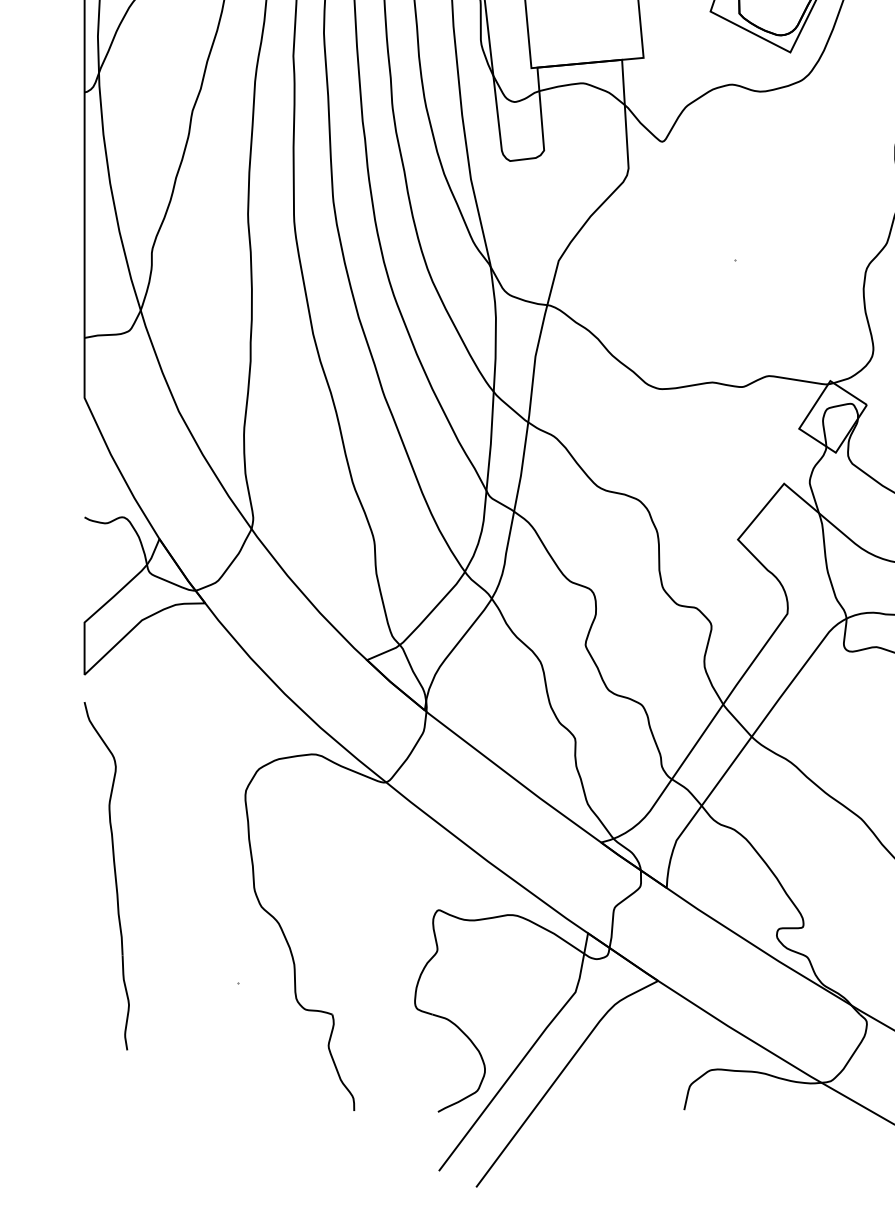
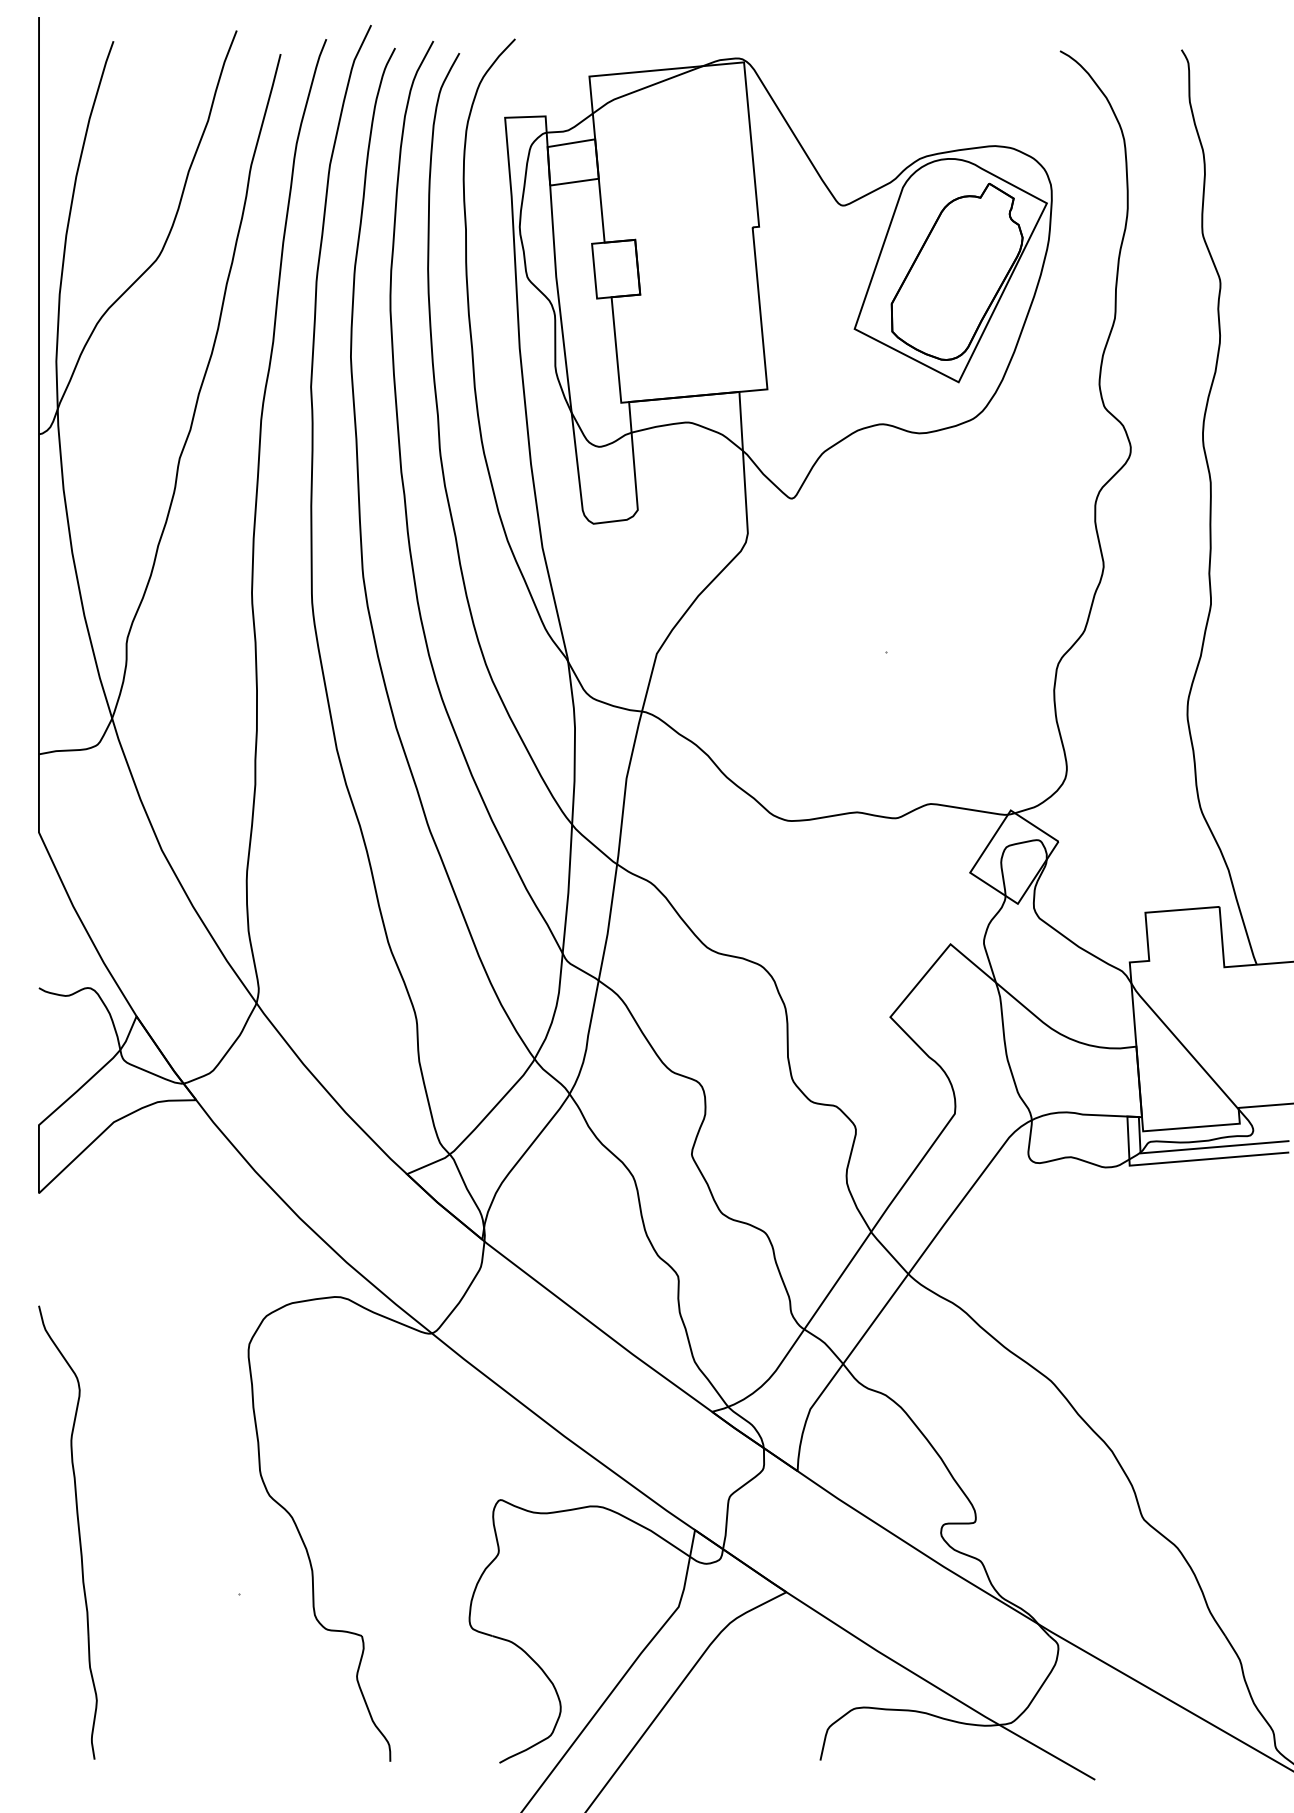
part: (114, 876) -> (78, 1532), moved

